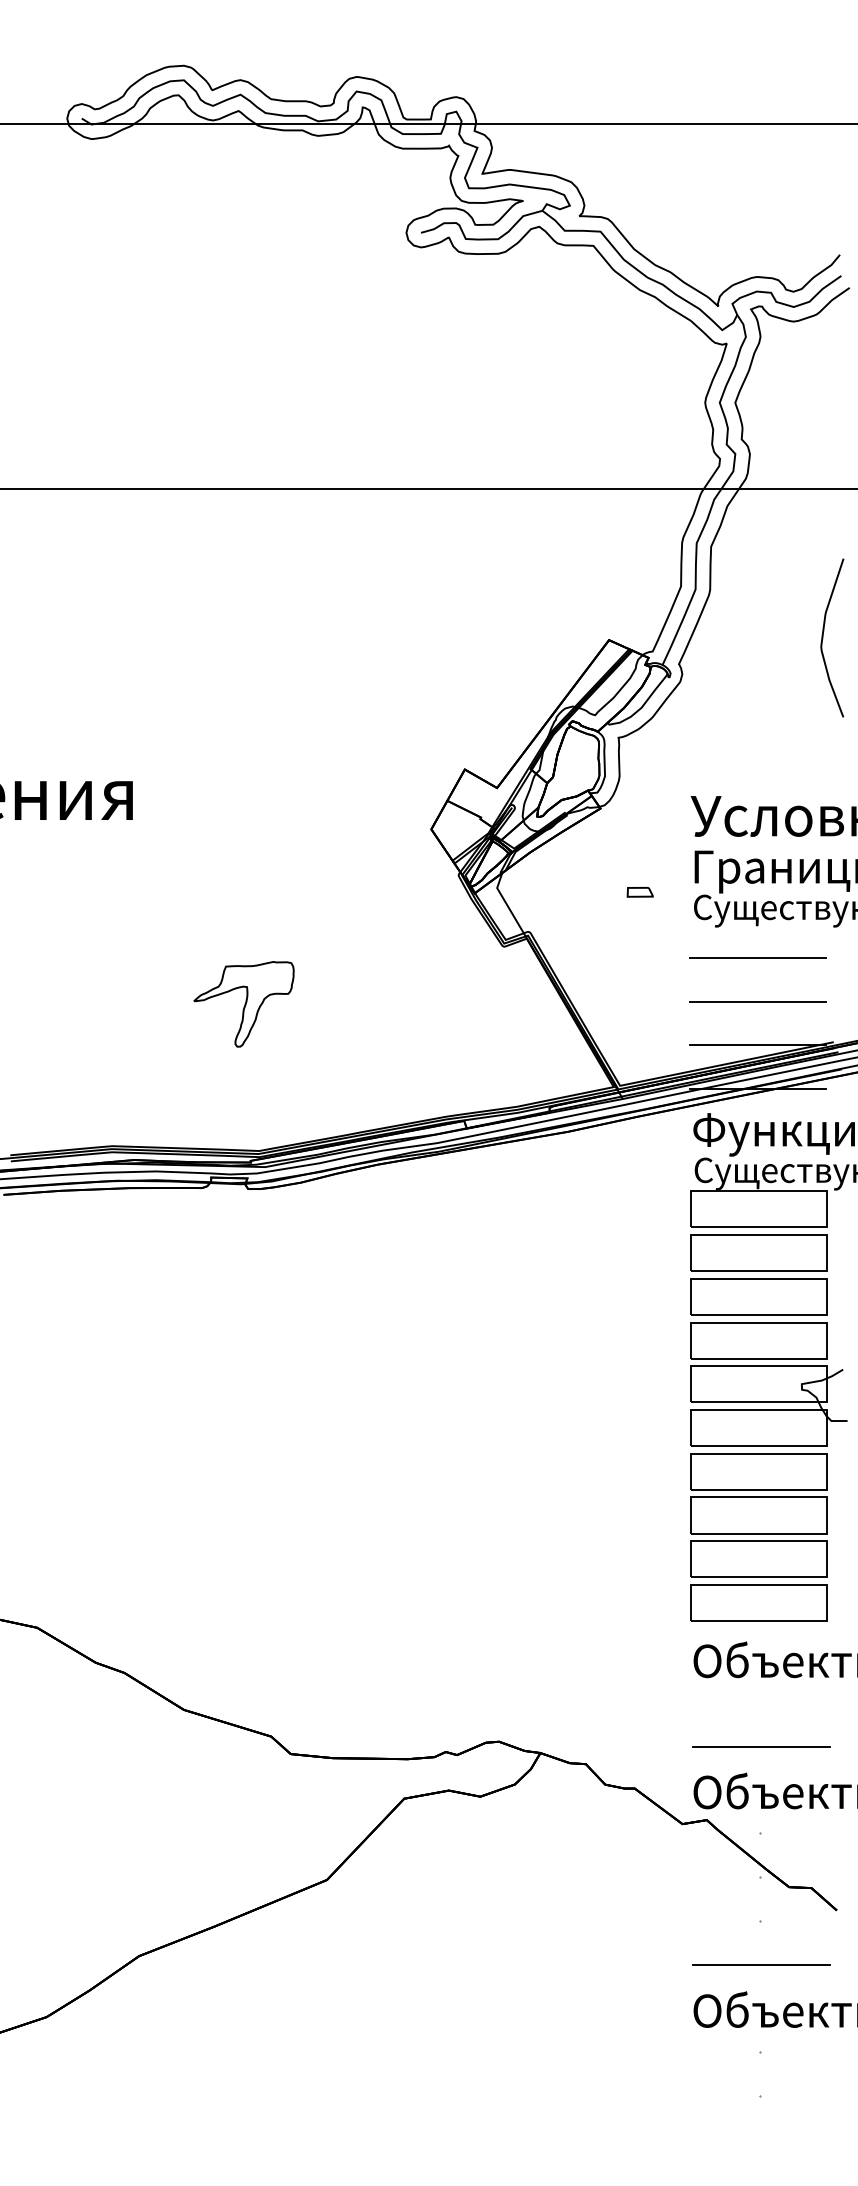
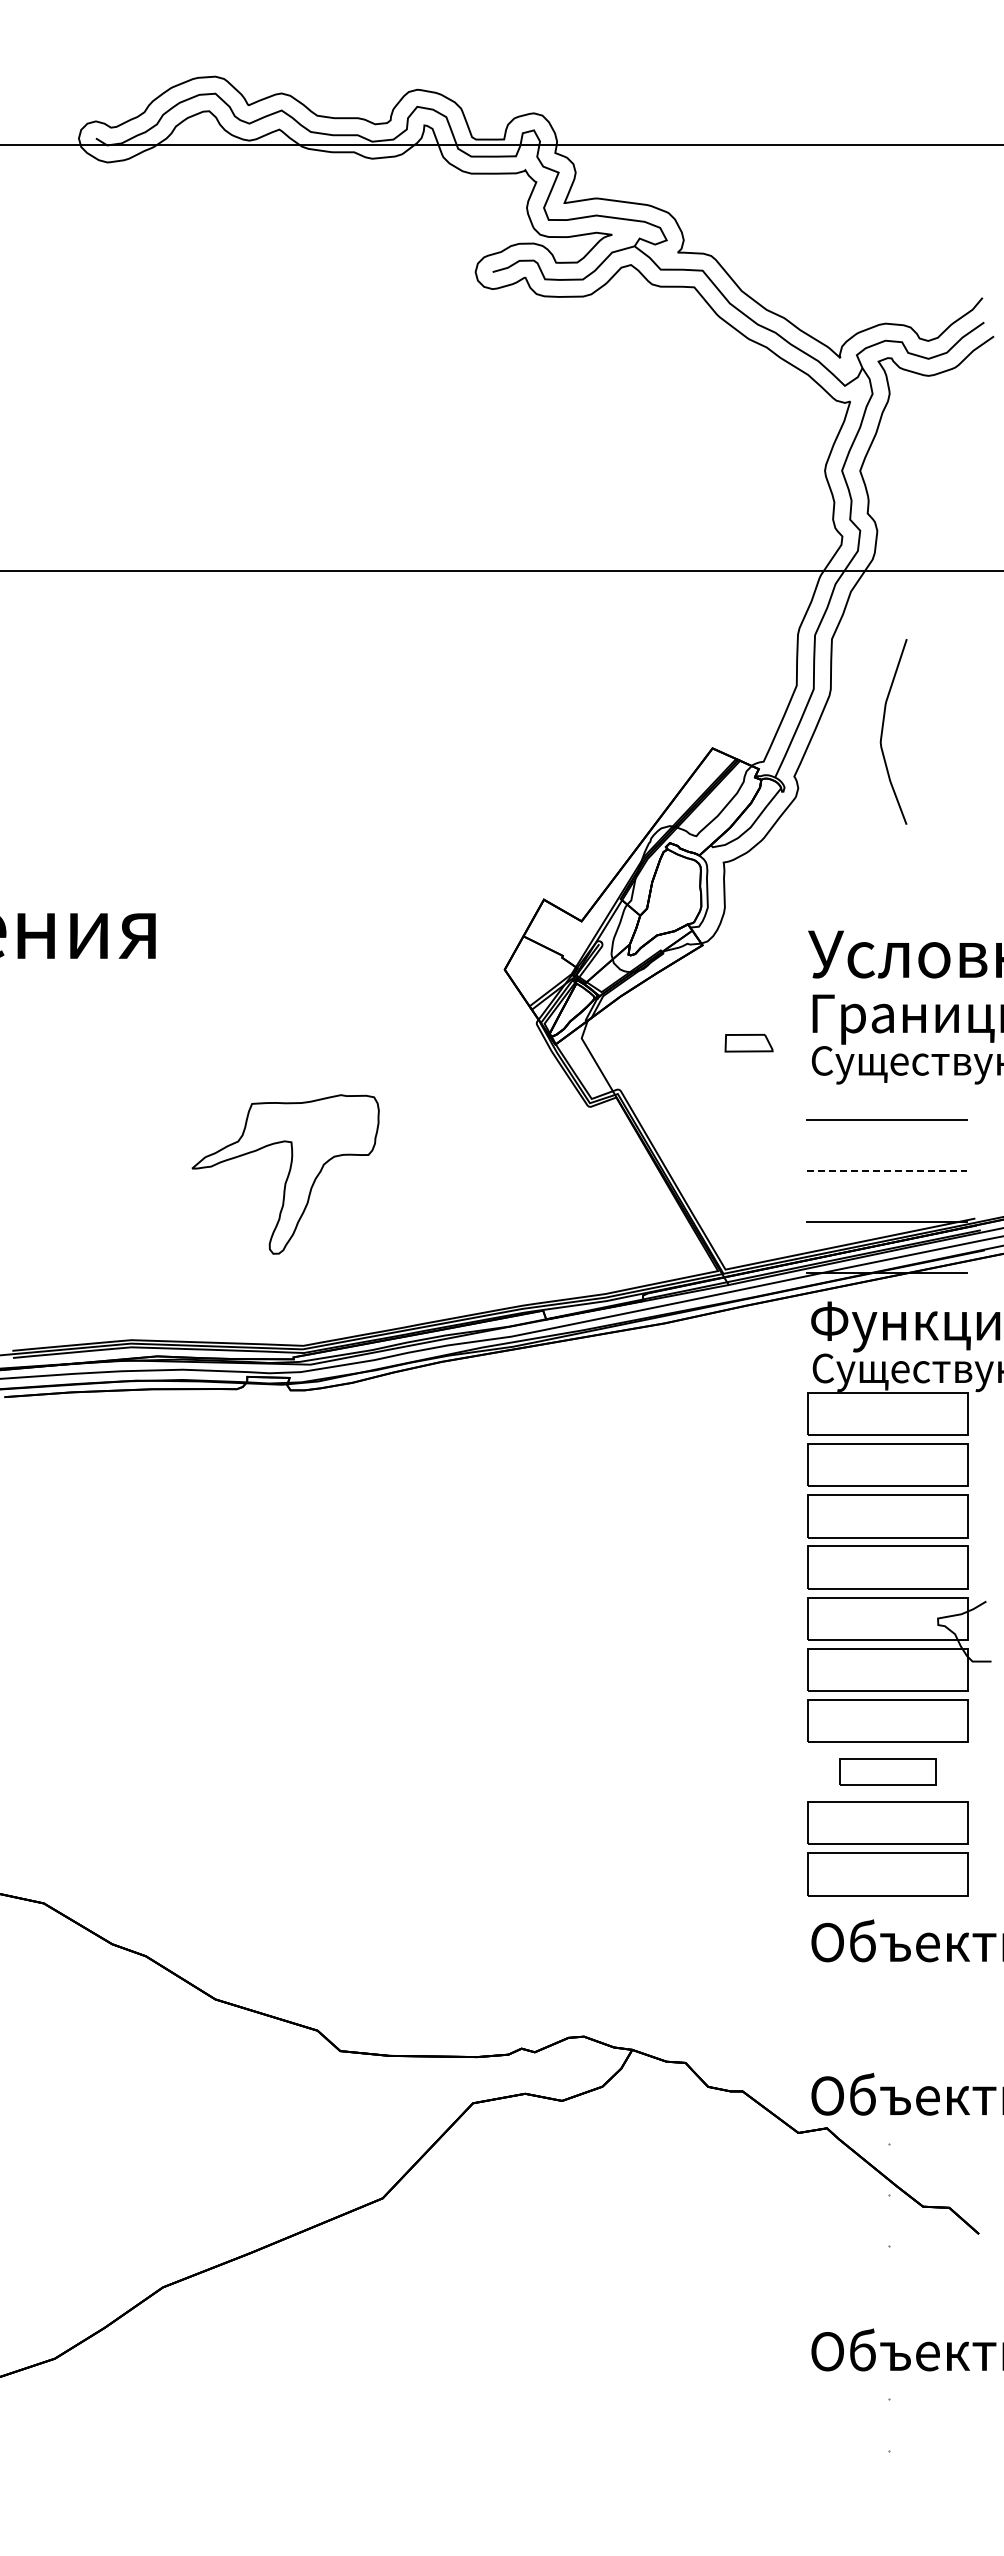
curve: (823, 636) -> (883, 730), moved
part: (639, 892) -> (748, 1043), size x1.6
line: (757, 1001) -> (886, 1171), solid -> dashed
part: (243, 1003) -> (285, 1173), size x1.6
part: (758, 1514) -> (887, 1771), size x0.6
line: (761, 1746) -> (890, 2042), removed
line: (761, 1964) -> (890, 2297), removed

